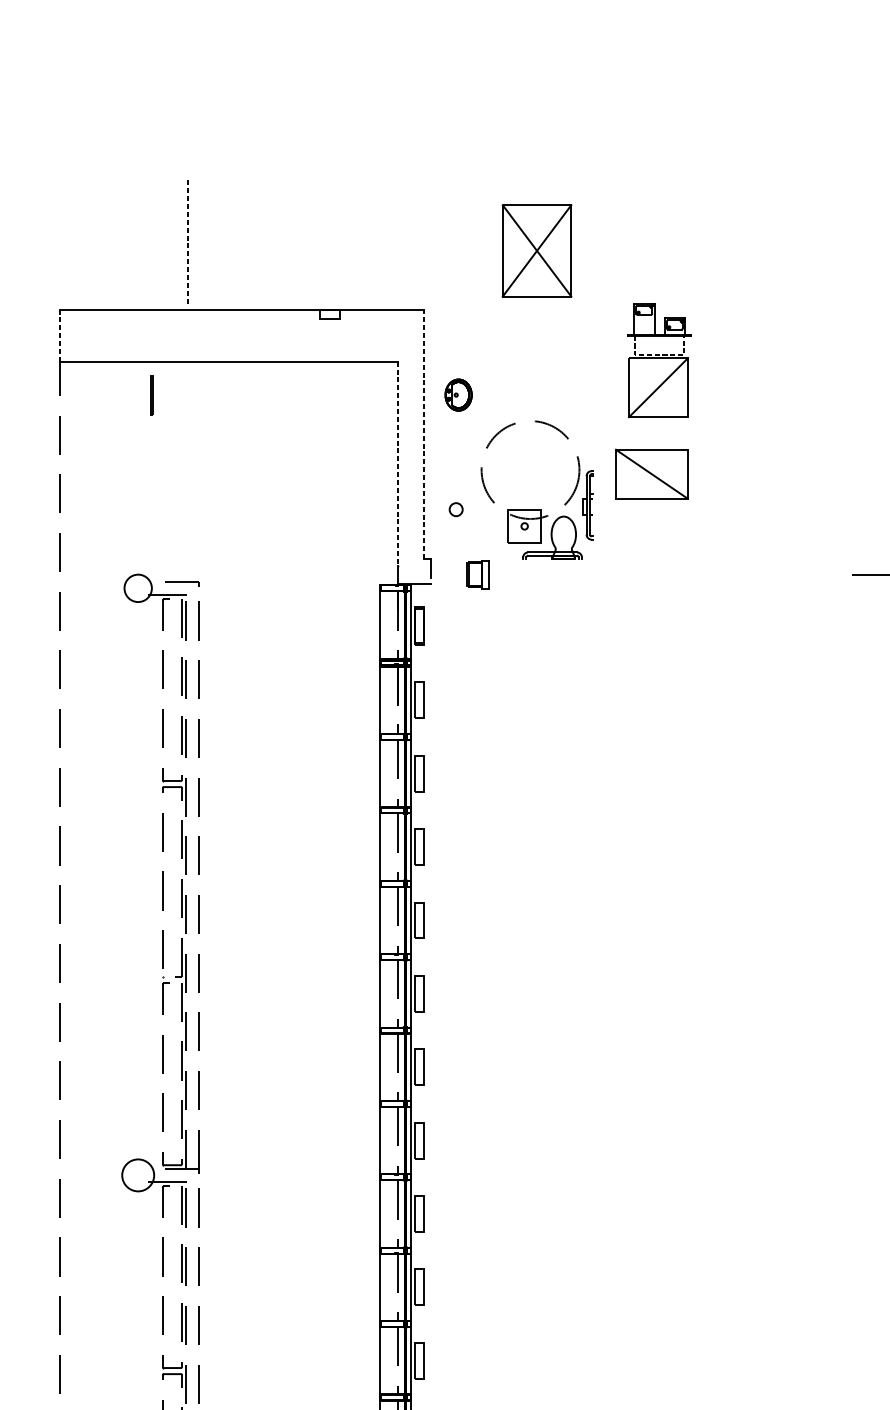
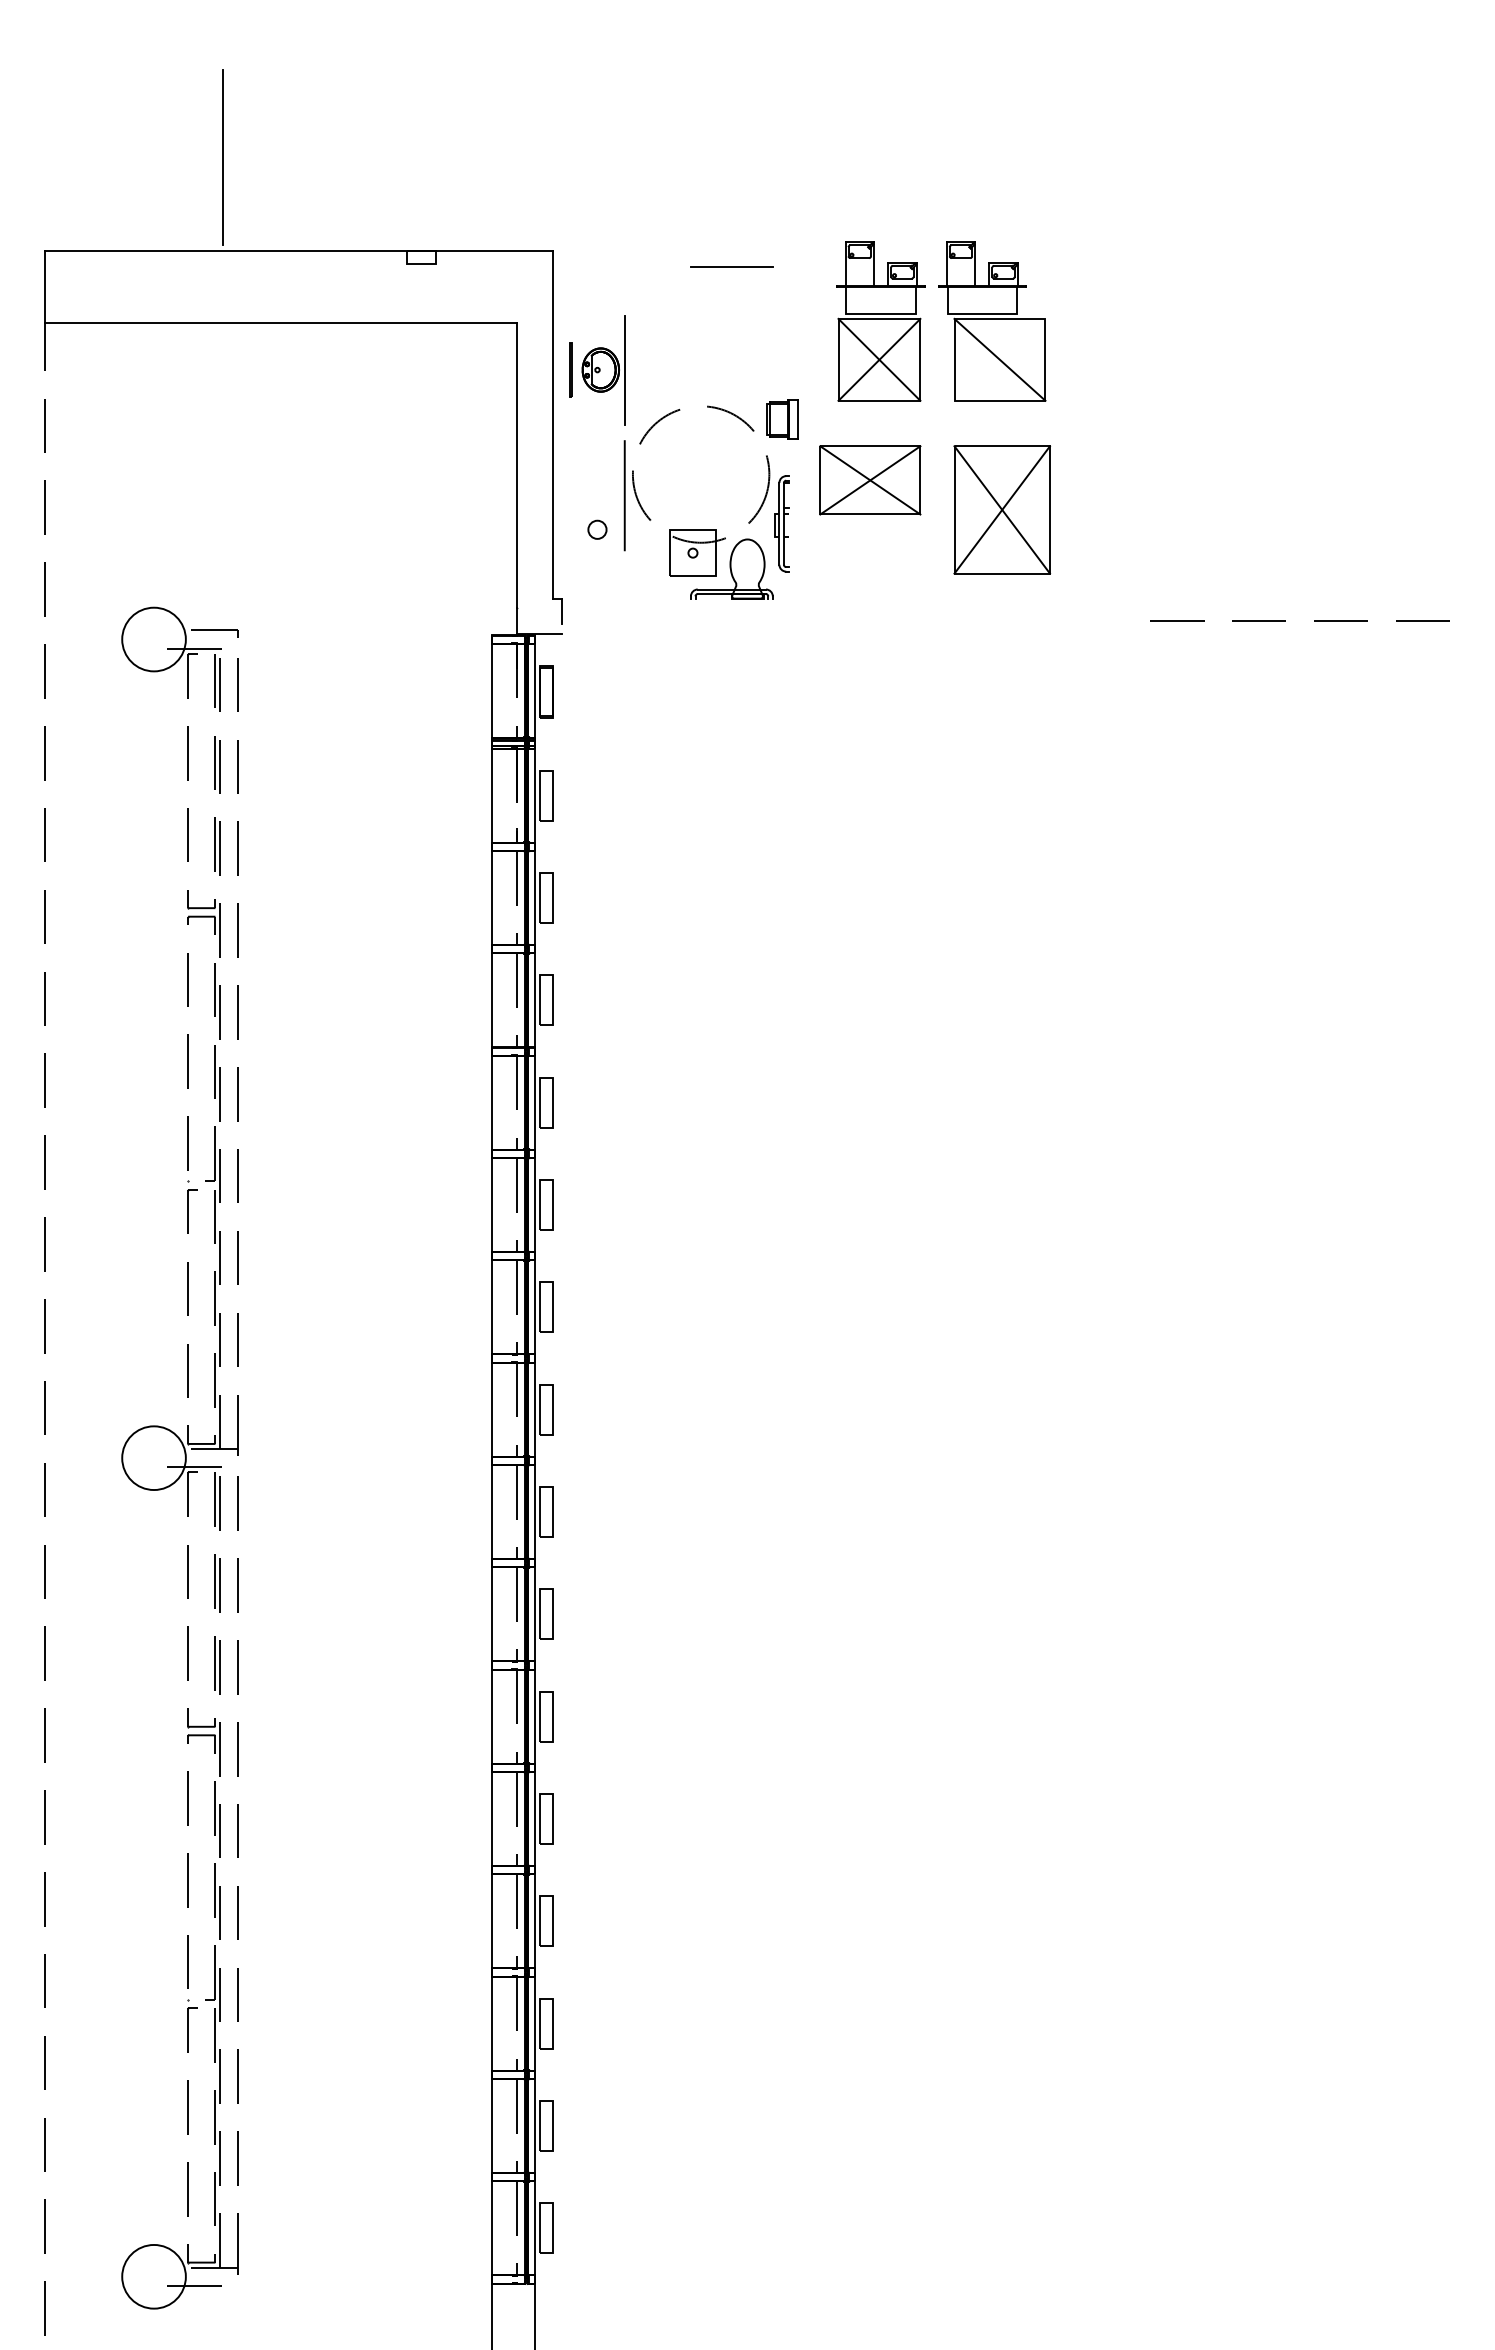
line: (188, 243) -> (223, 158), dashed -> solid
part: (537, 250) -> (1002, 509), moved
line: (552, 321) -> (731, 267), added
line: (59, 335) -> (44, 287), dashed -> solid
line: (659, 355) -> (881, 314), dashed -> solid
part: (739, 360) -> (992, 321), added
line: (658, 387) -> (879, 359), added
line: (151, 394) -> (570, 369), moved
line: (475, 394) -> (624, 369), added
line: (424, 434) -> (553, 424), dashed -> solid
line: (398, 464) -> (516, 466), dashed -> solid
line: (651, 474) -> (870, 480), added
line: (475, 485) -> (624, 495), added
part: (477, 574) -> (782, 419), moved
circle: (137, 588) -> (153, 639), size x1.67
circle: (137, 1175) -> (153, 1458), size x1.43

